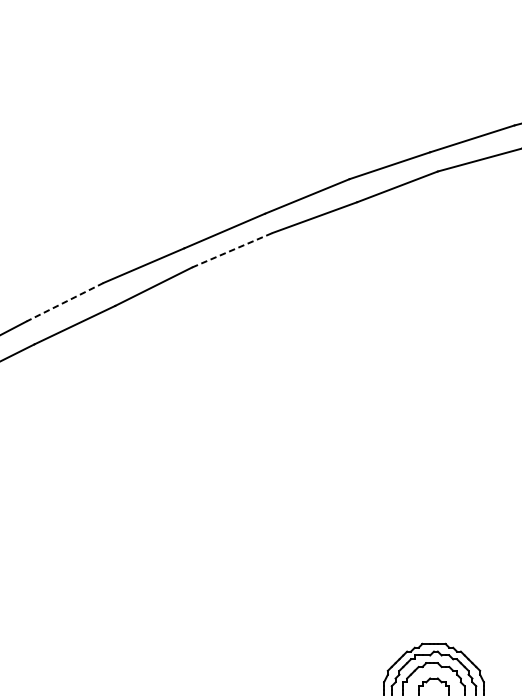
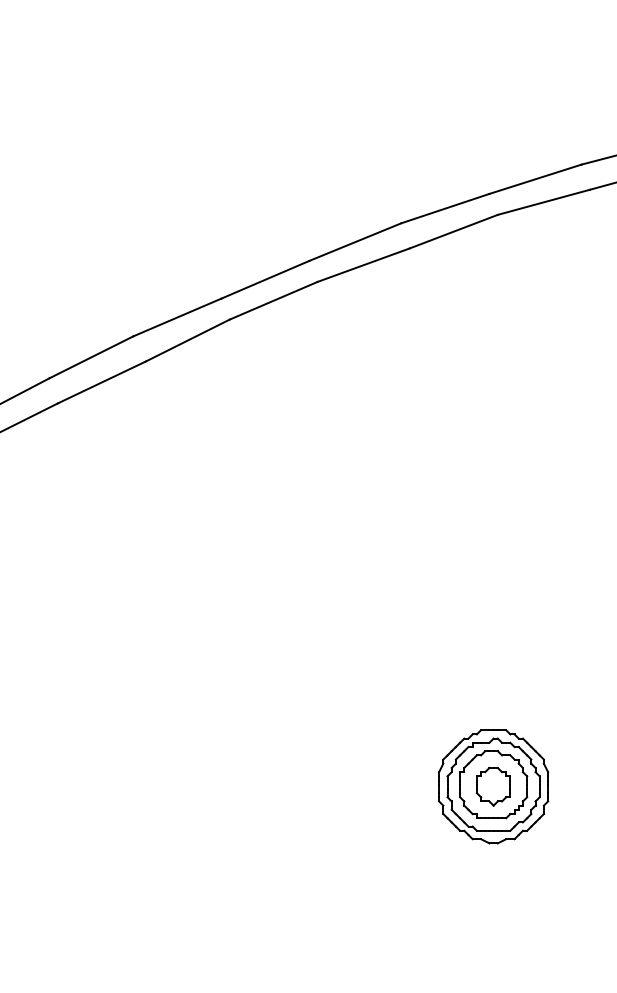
line: (232, 250) -> (273, 300), dashed -> solid
line: (65, 302) -> (91, 357), dashed -> solid

